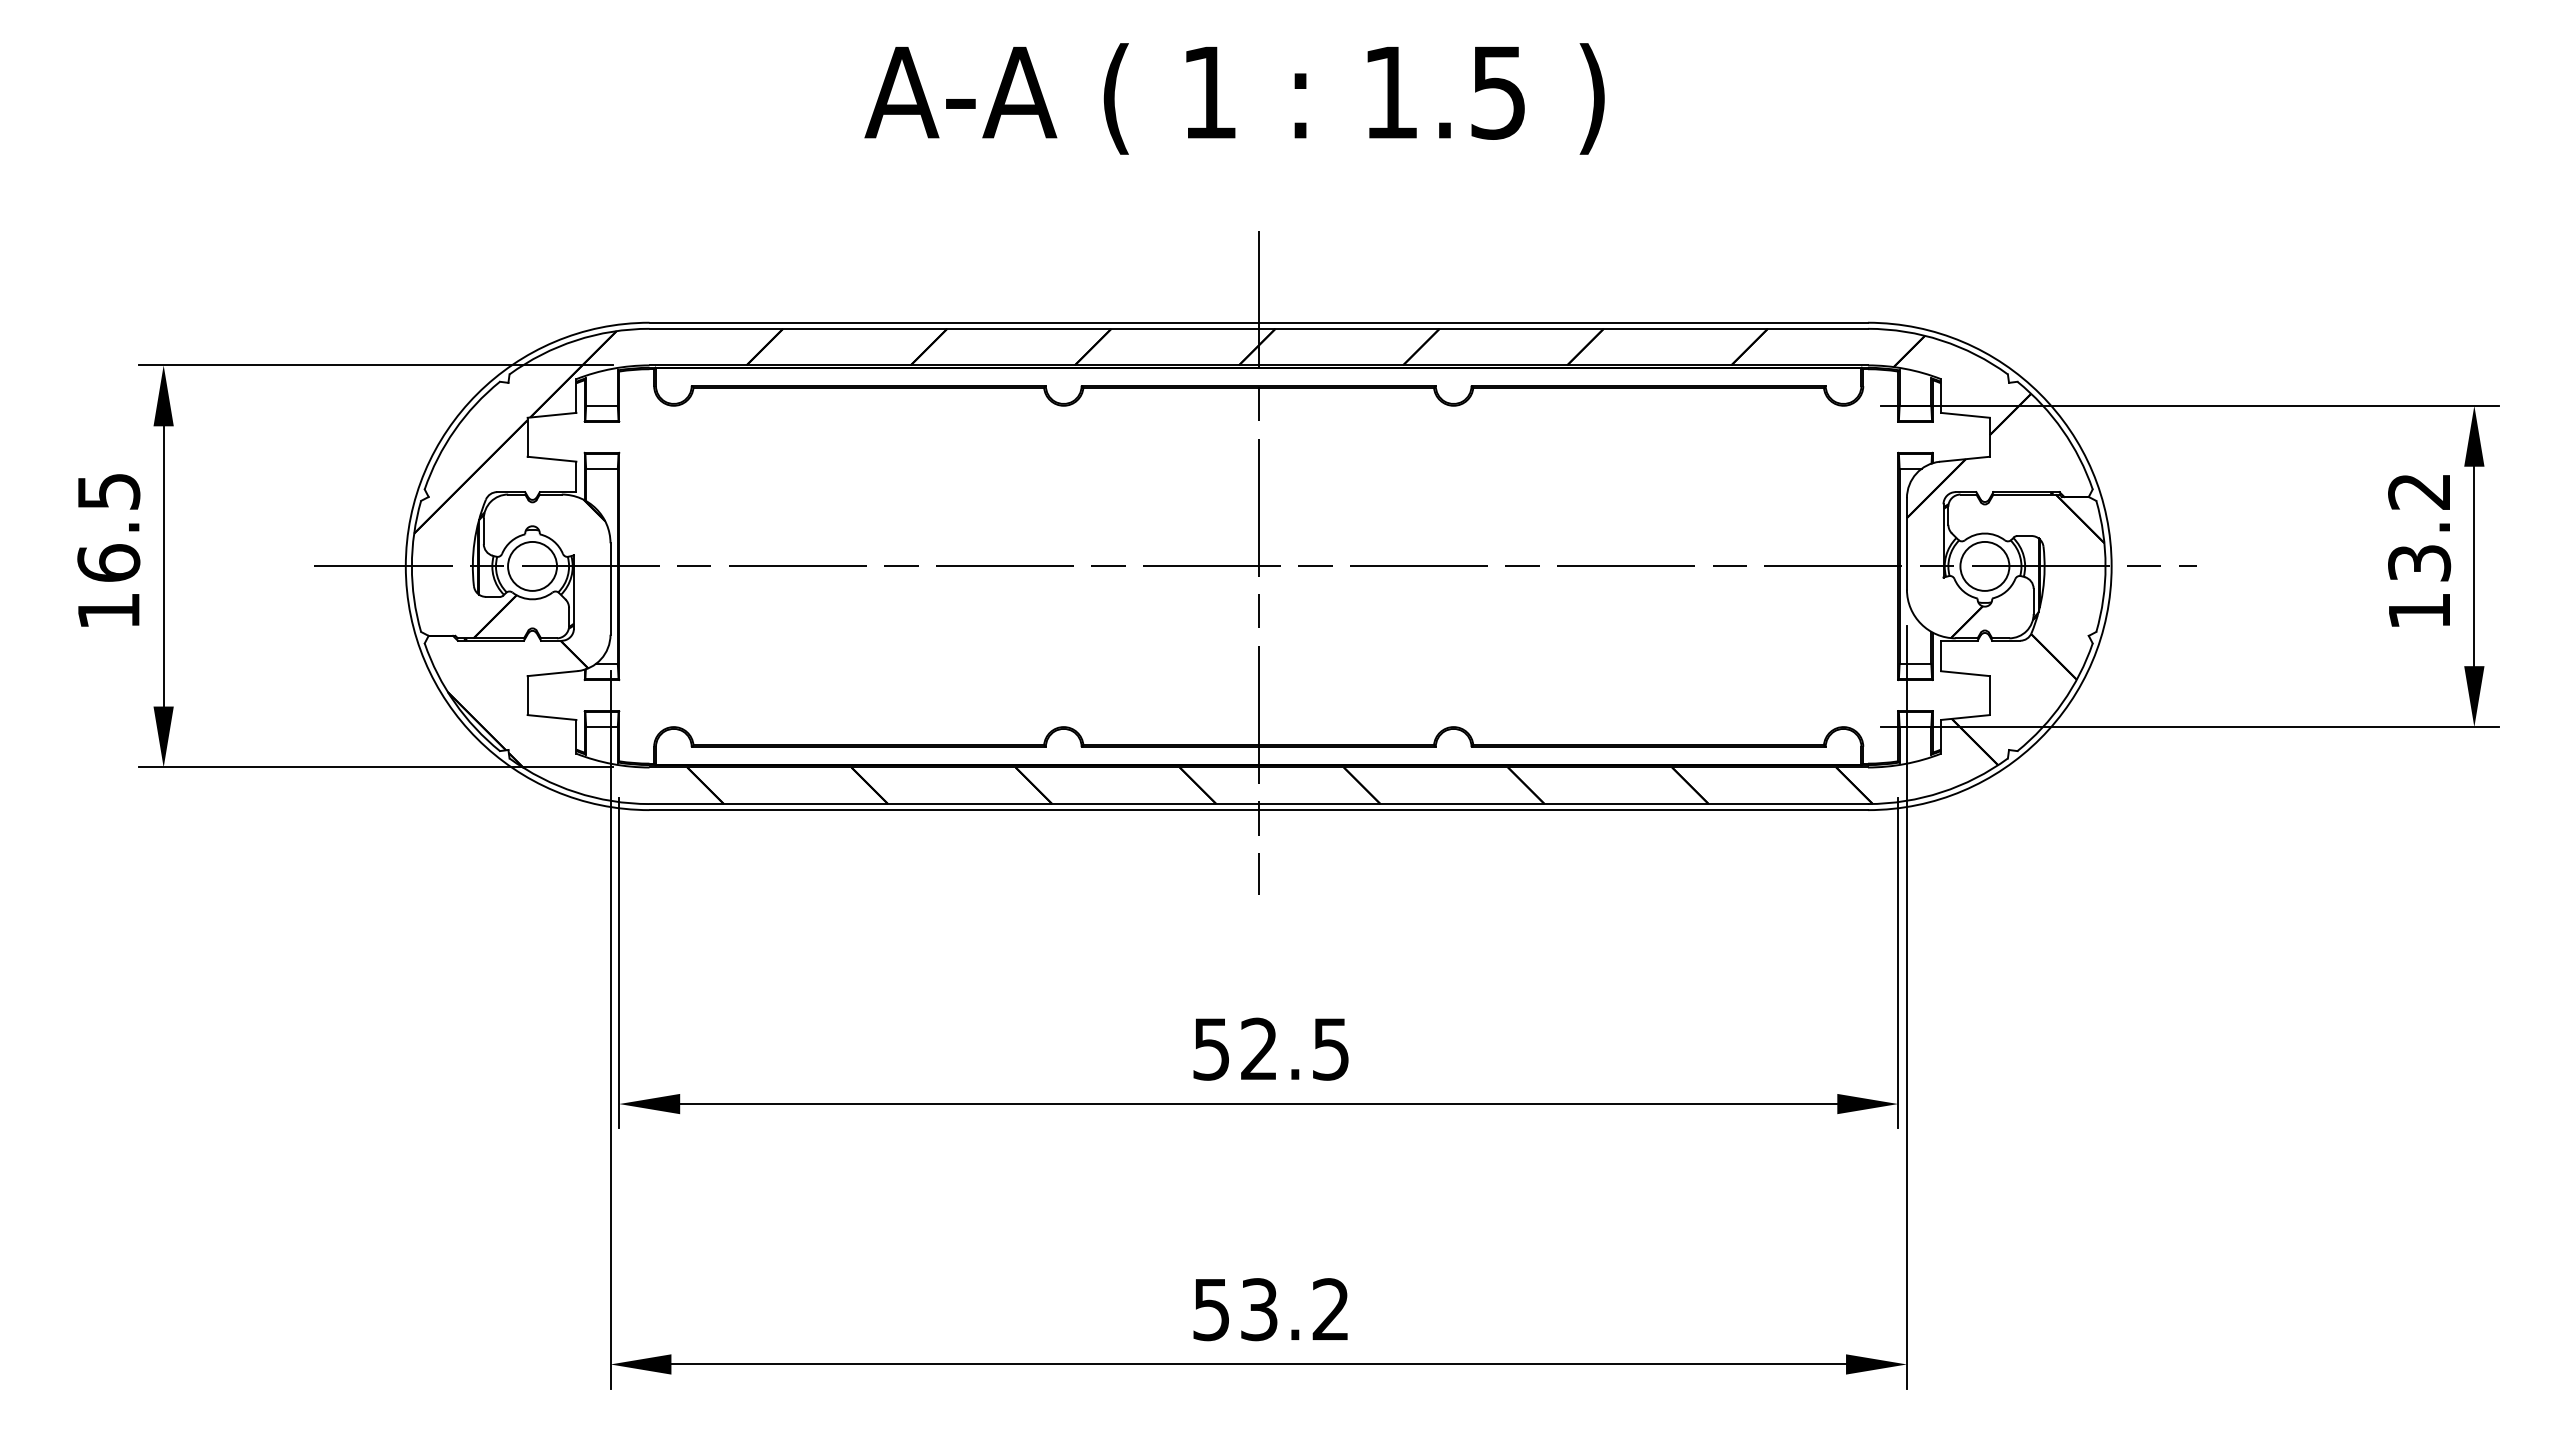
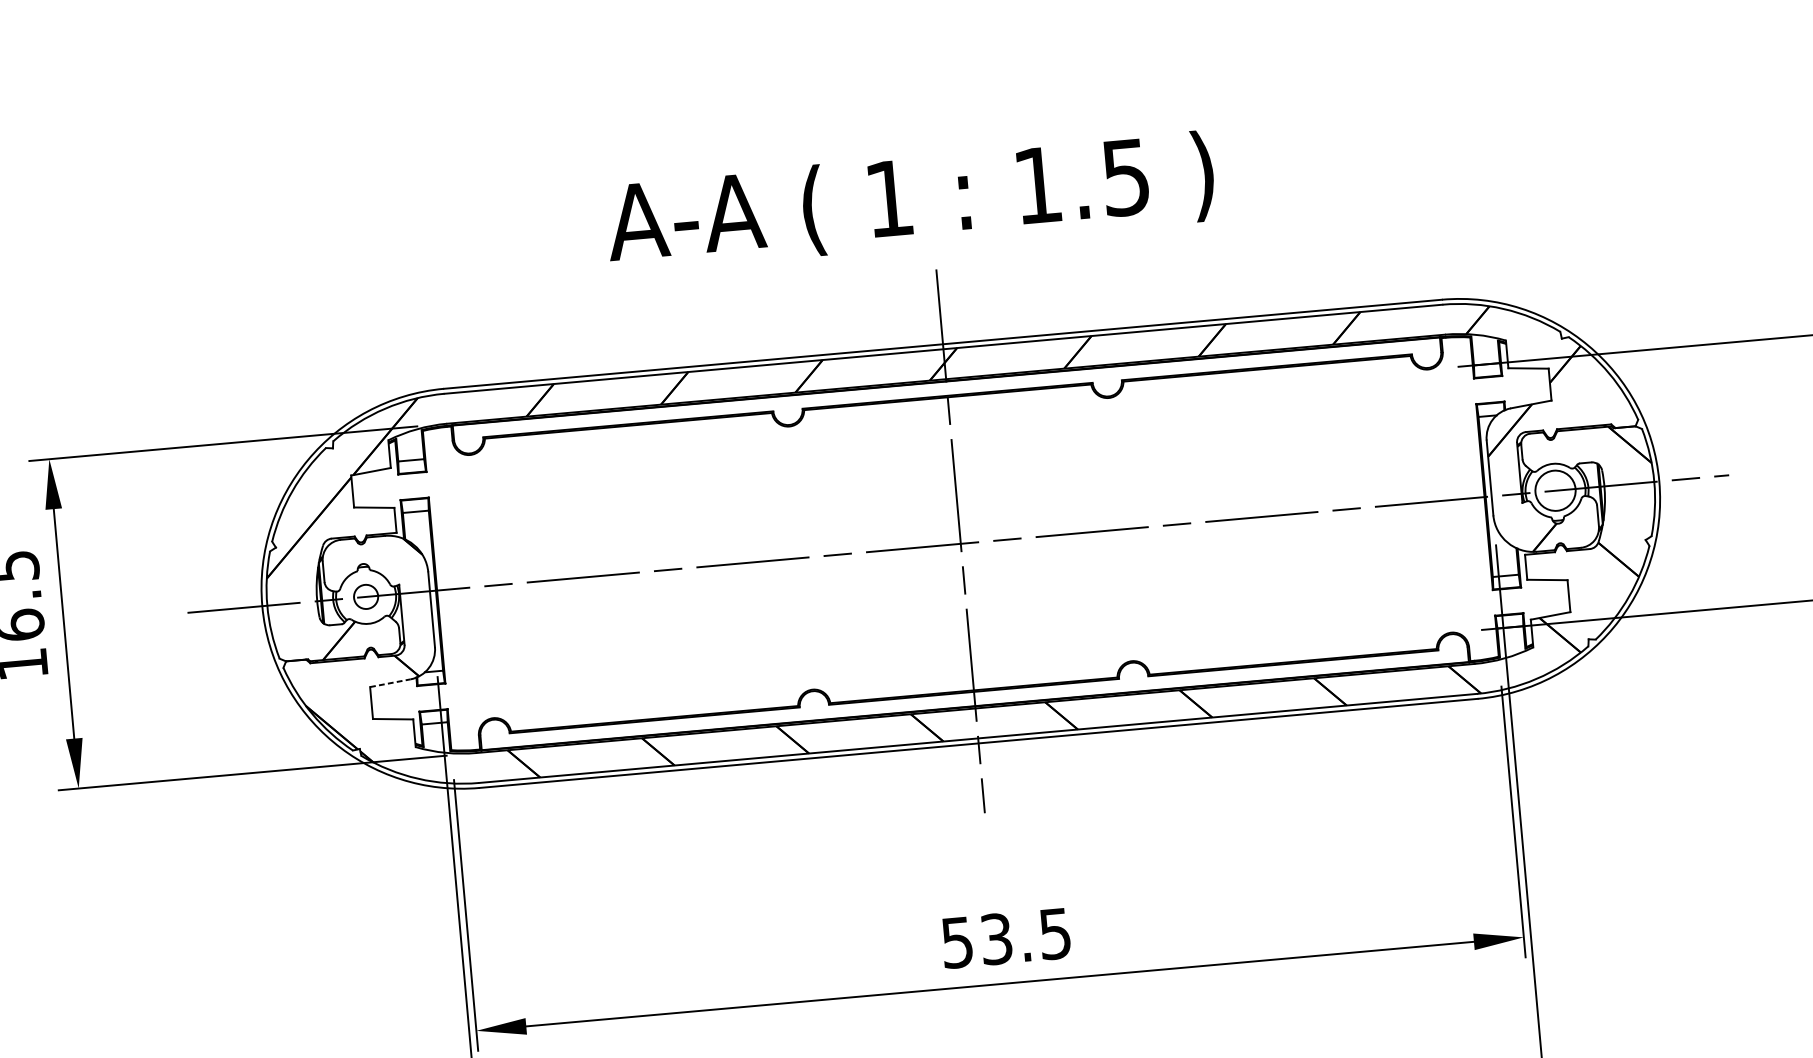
text: (1234, 98) -> (910, 201), moved
circle: (532, 565) -> (366, 596), size x0.6
line: (553, 673) -> (391, 683), solid -> dashed
text: (1259, 1048) -> (996, 938), 52.5 -> 53.5

